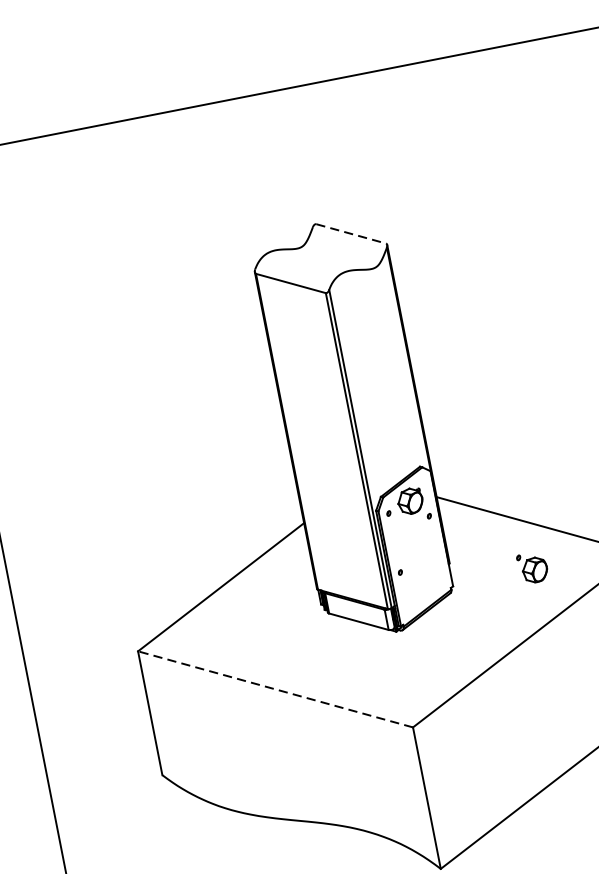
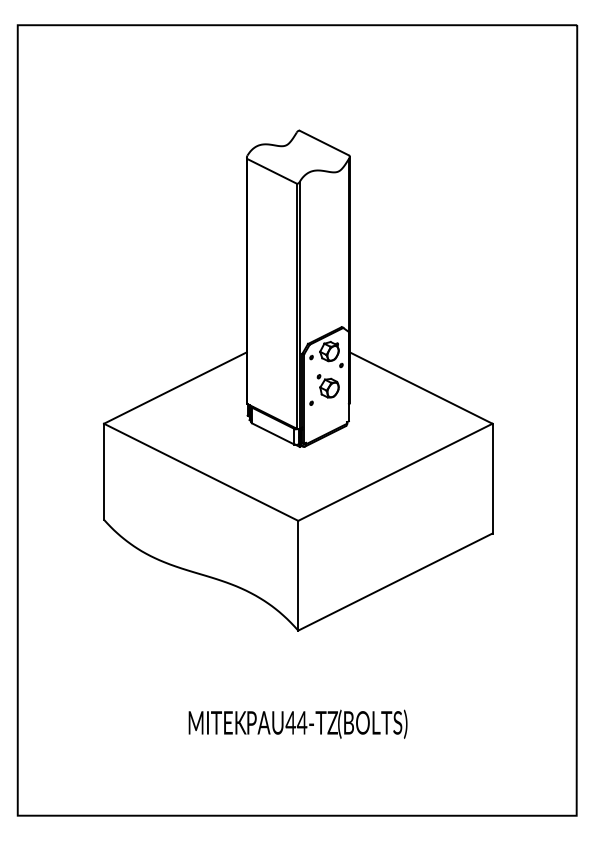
line: (351, 234) -> (324, 143), dashed -> solid
part: (532, 568) -> (327, 386), moved
line: (276, 689) -> (201, 472), dashed -> solid

